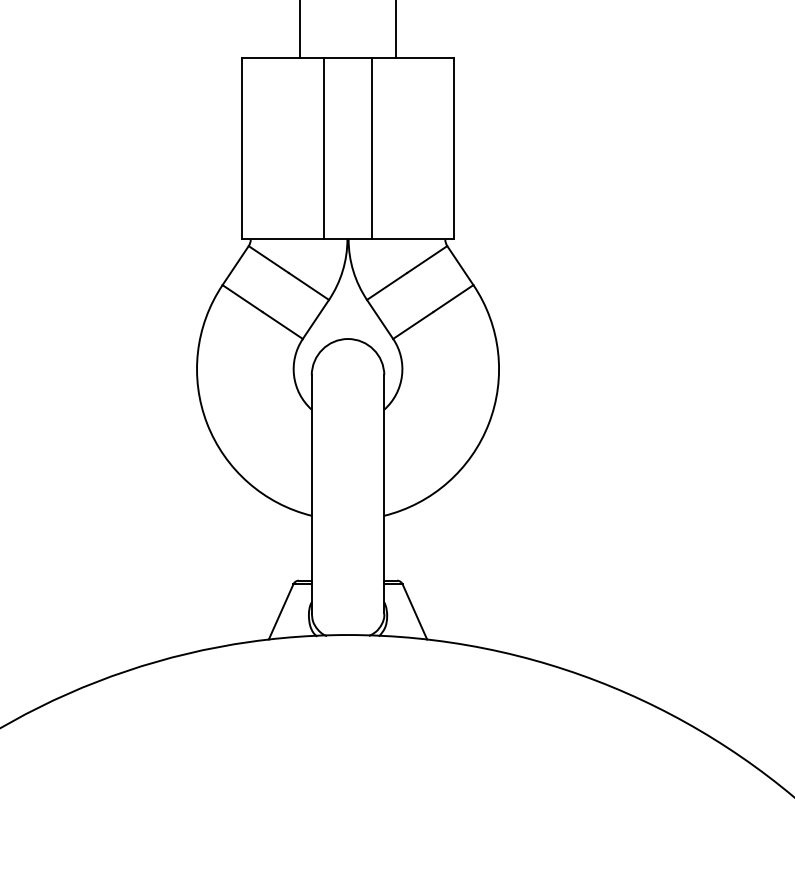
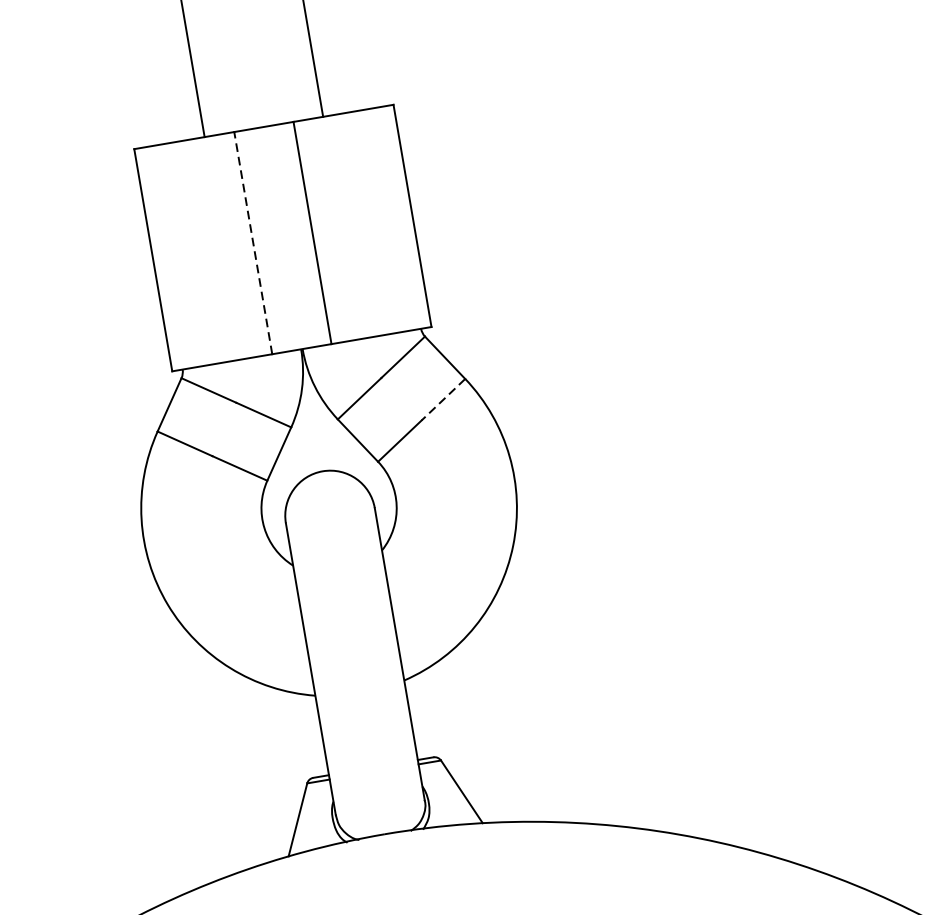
line: (323, 148) -> (252, 242), solid -> dashed
line: (452, 298) -> (442, 399), solid -> dashed

